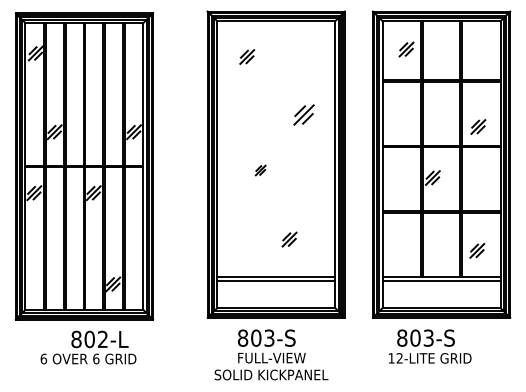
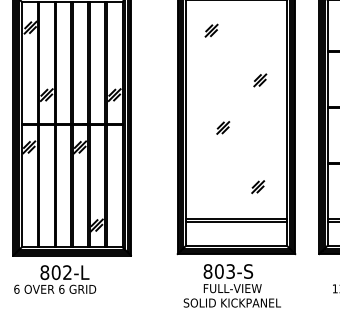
part: (303, 114) -> (259, 79), size x0.71
part: (260, 170) -> (222, 127), size x1.43
part: (289, 239) -> (258, 187), moved
text: (88, 347) -> (55, 279), moved

